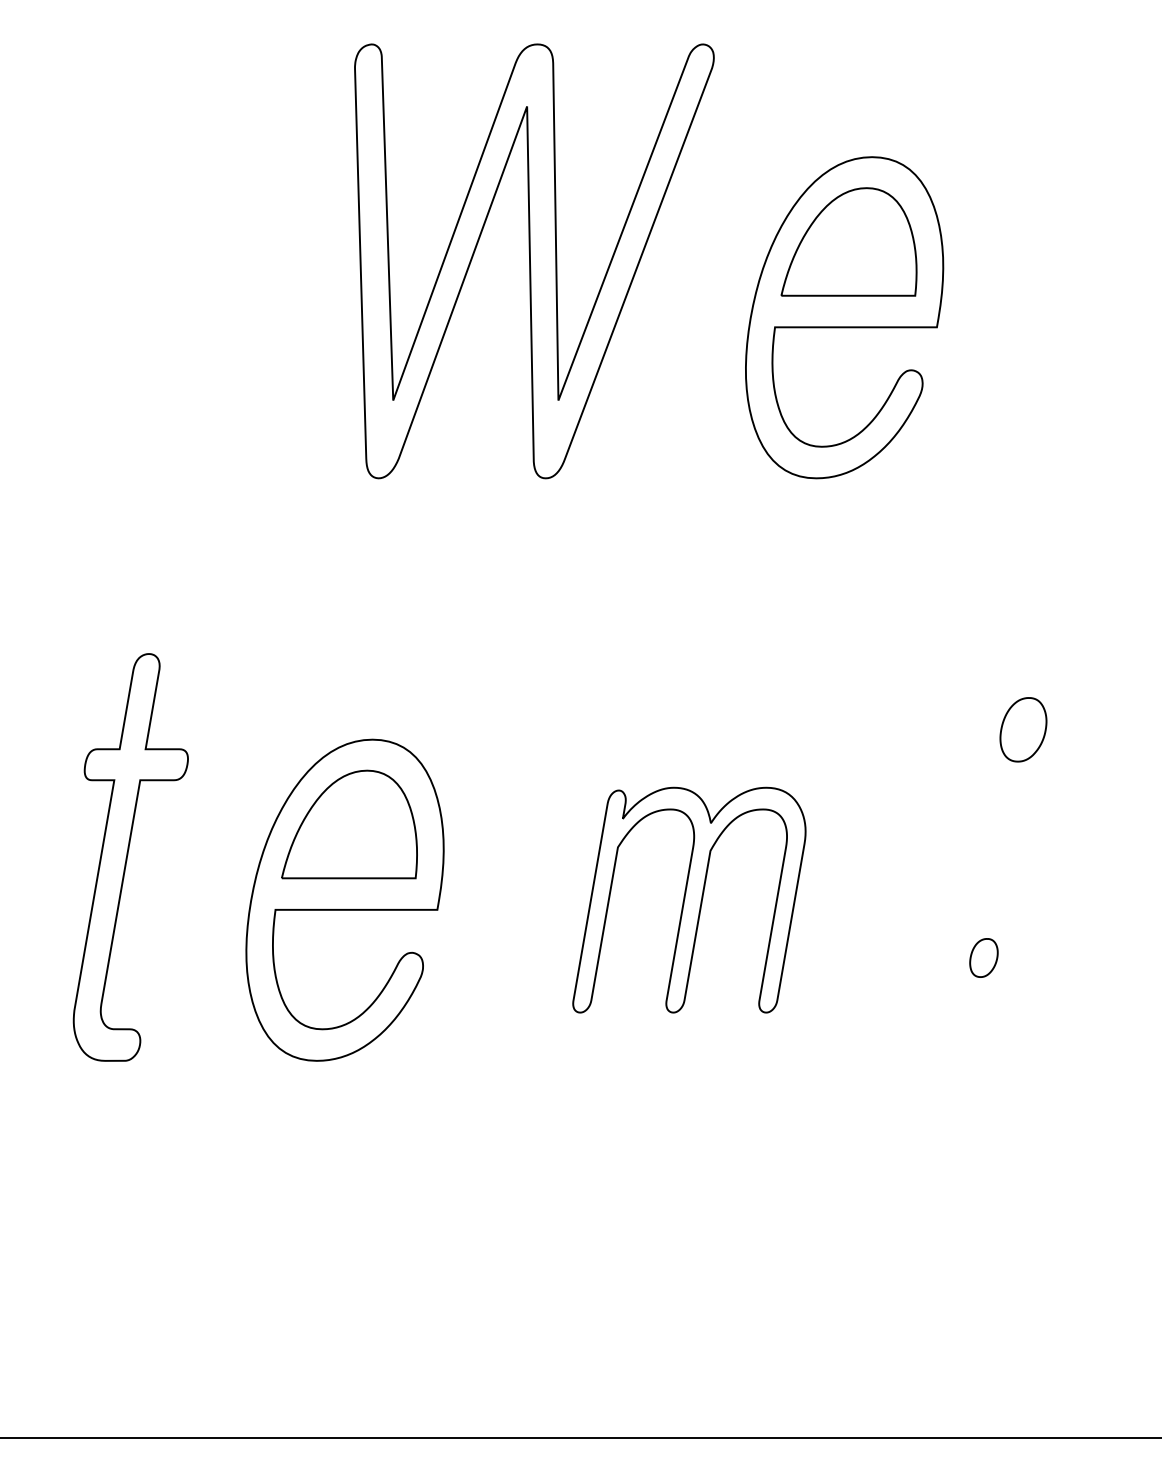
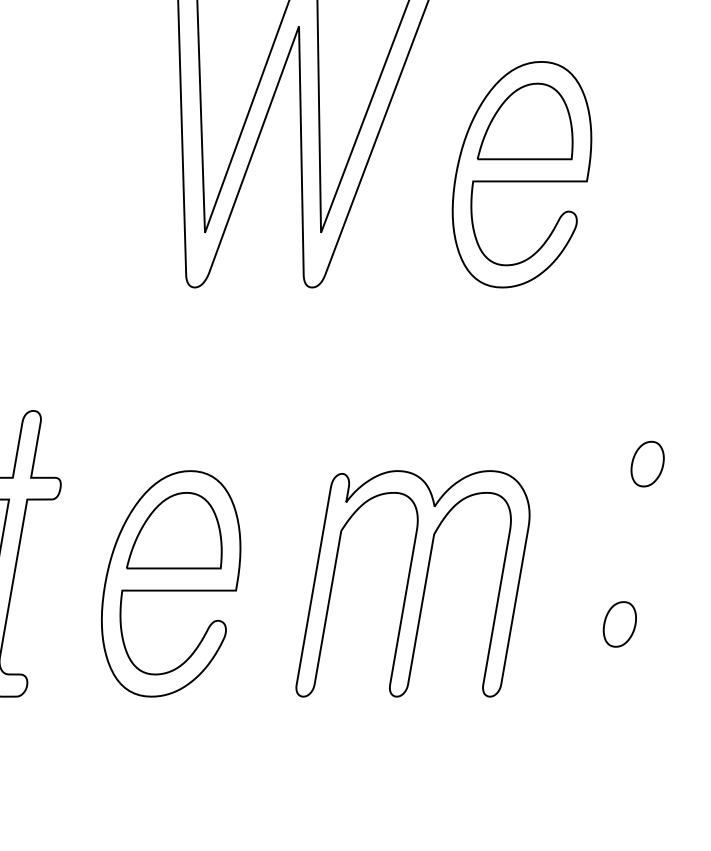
part: (689, 899) -> (413, 583), size x1.43
part: (983, 957) -> (619, 624), size x1.67

